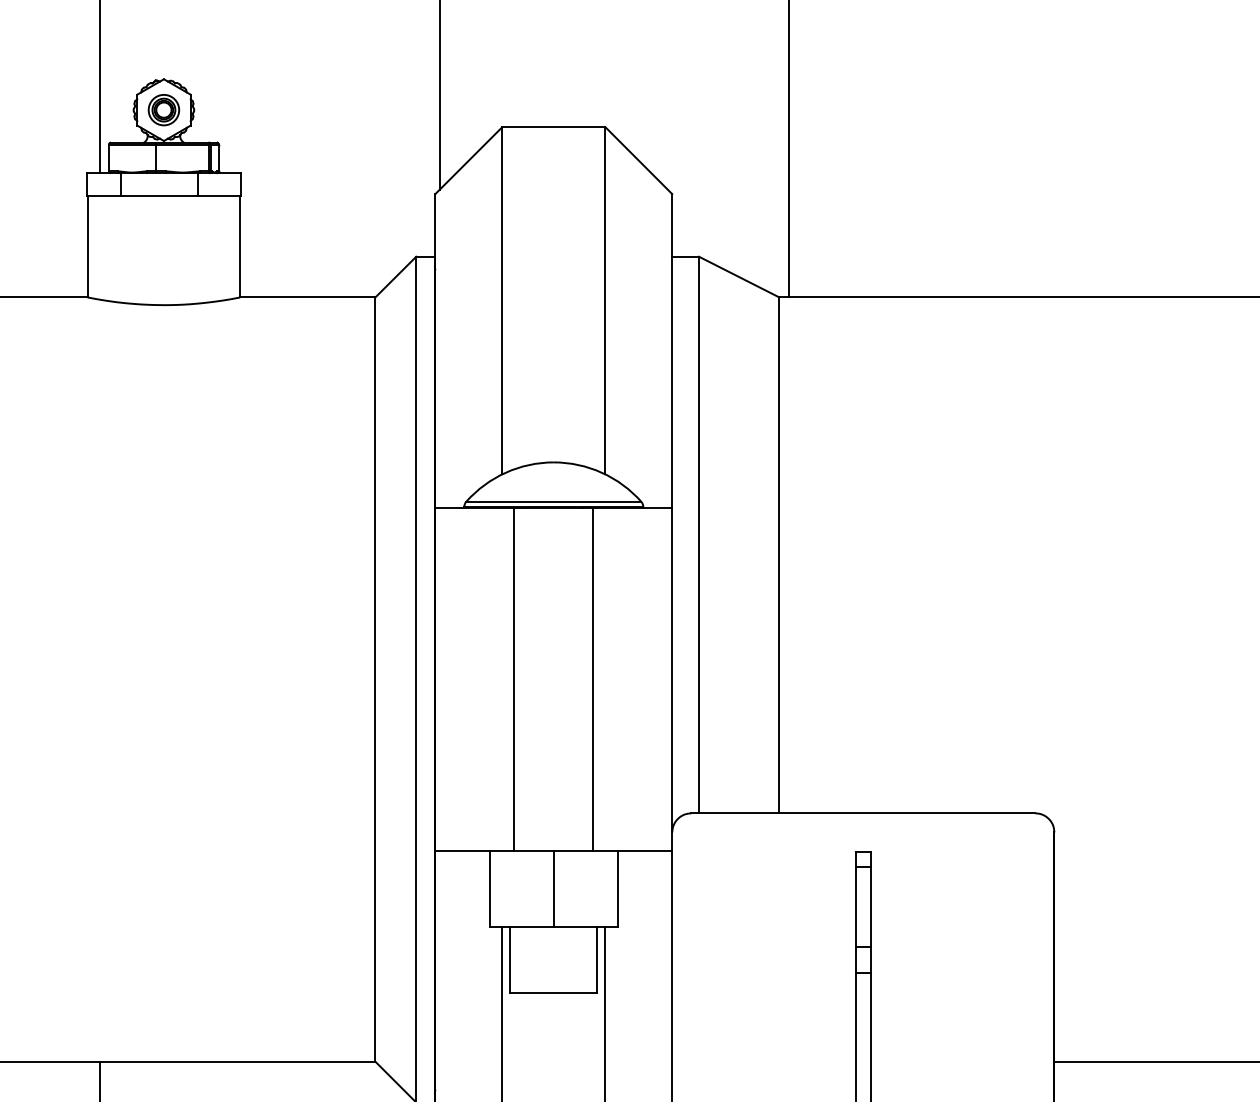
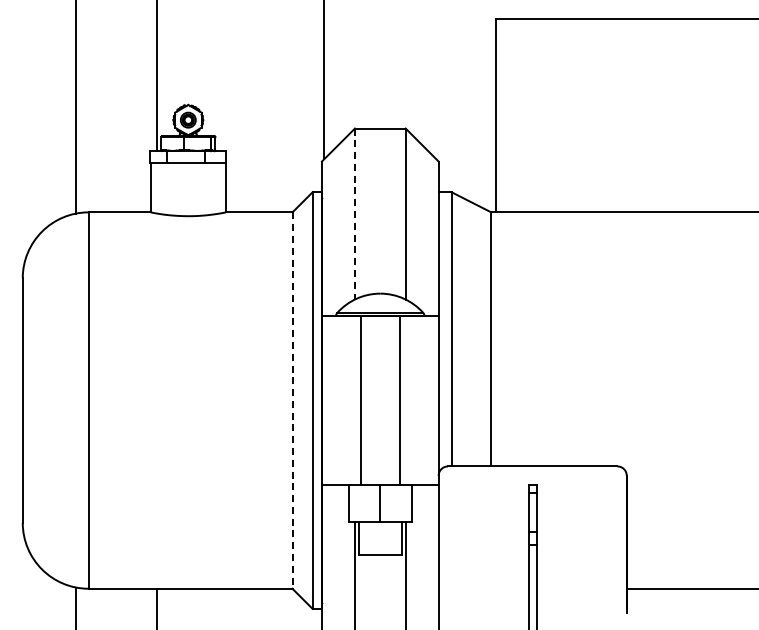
line: (501, 301) -> (354, 214), solid -> dashed
line: (375, 681) -> (292, 401), solid -> dashed

